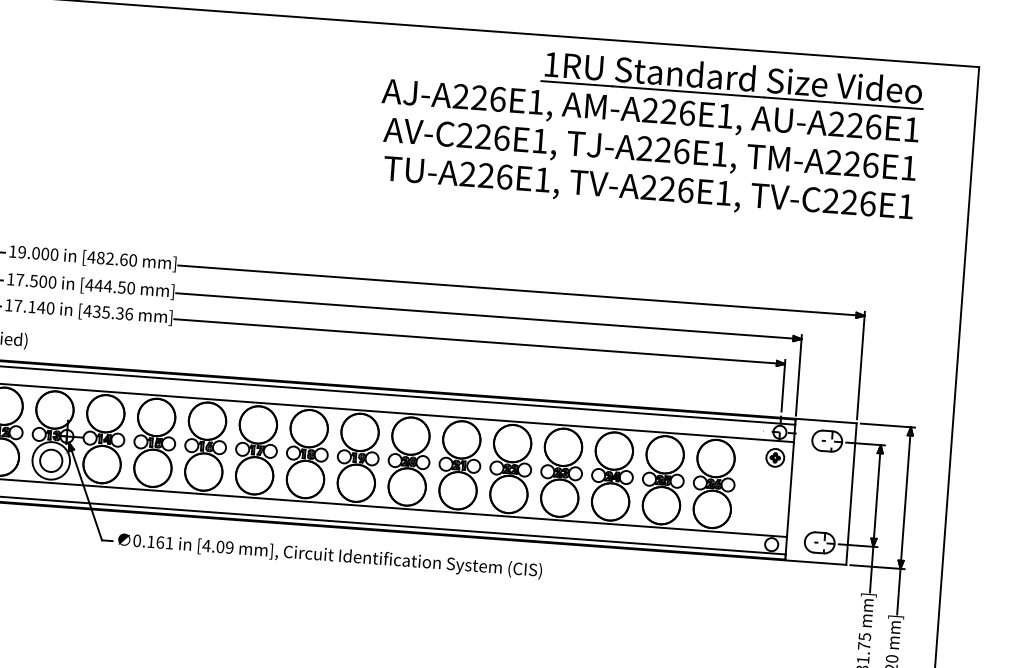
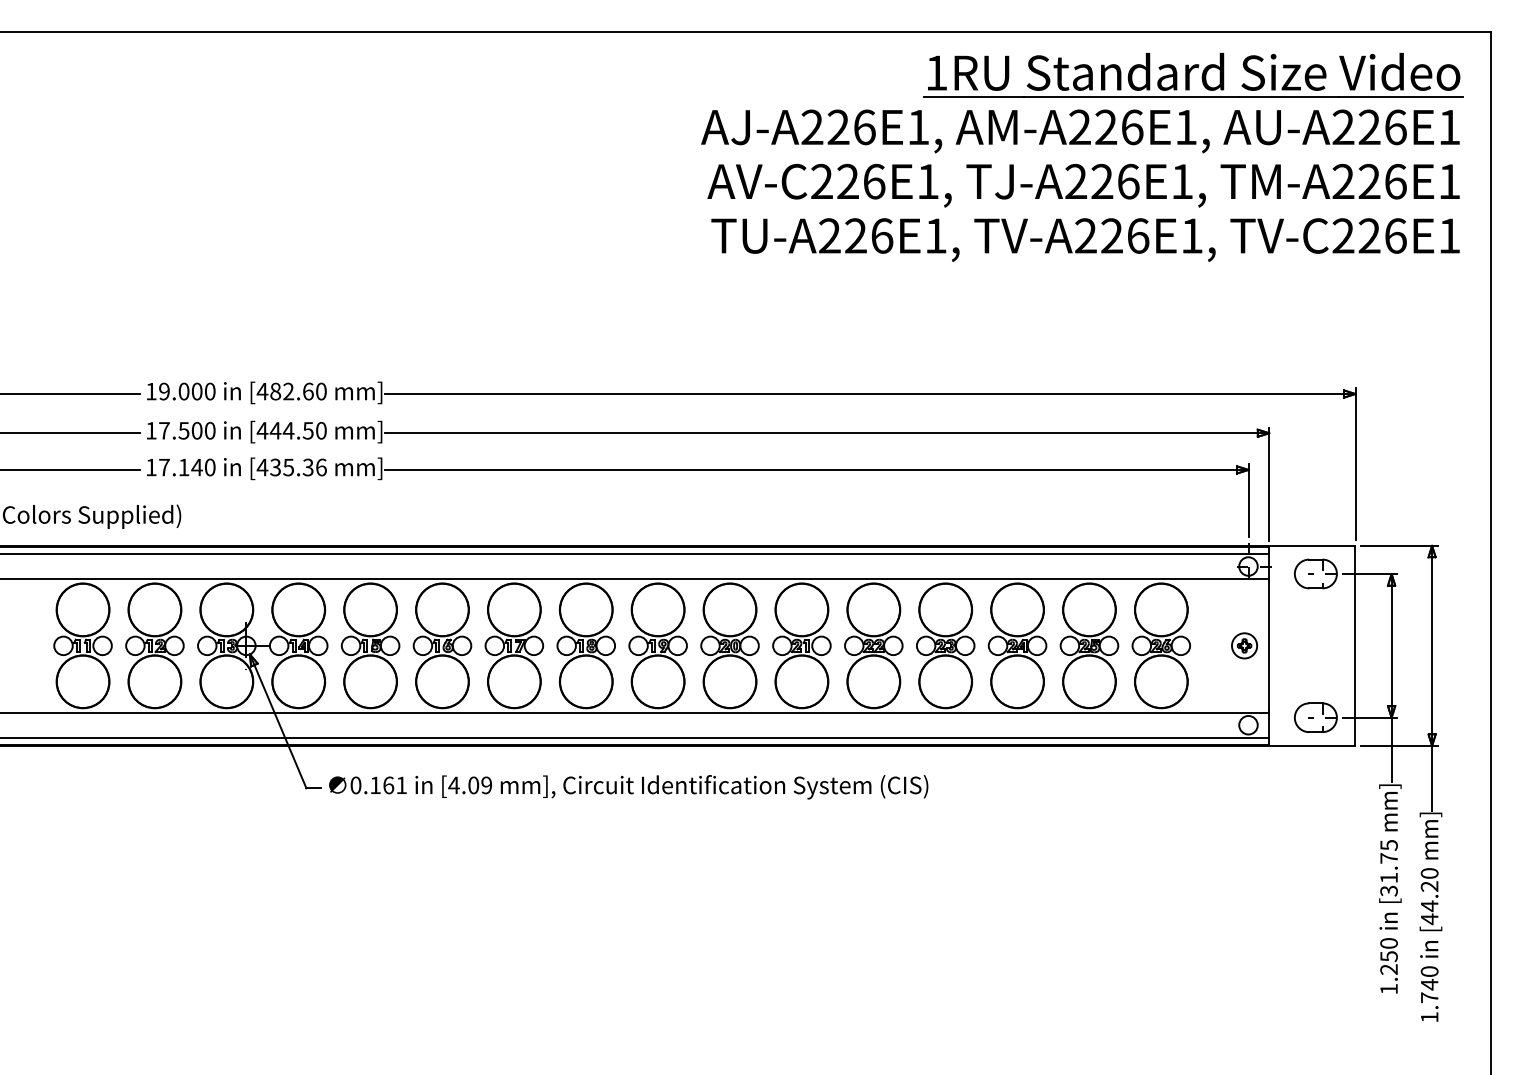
part: (648, 136) -> (1079, 164), moved
part: (775, 457) -> (1244, 645), moved
circle: (51, 460) -> (226, 681), size x1.67

